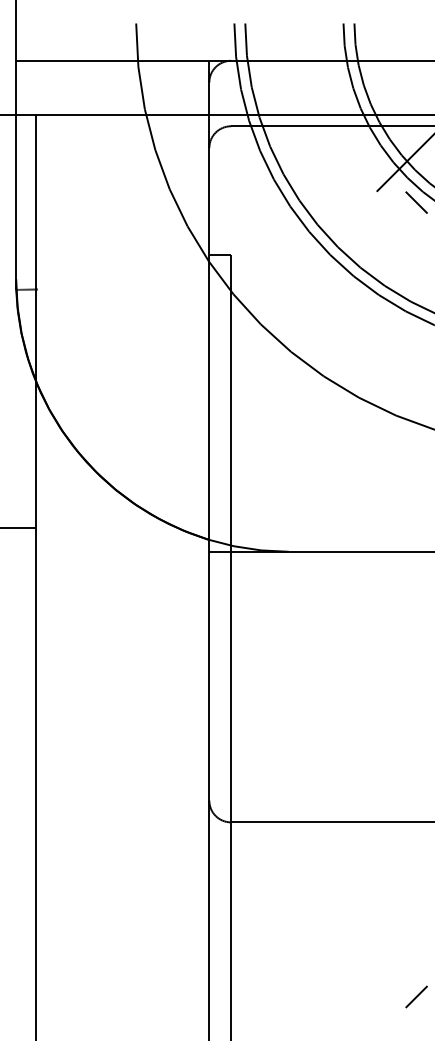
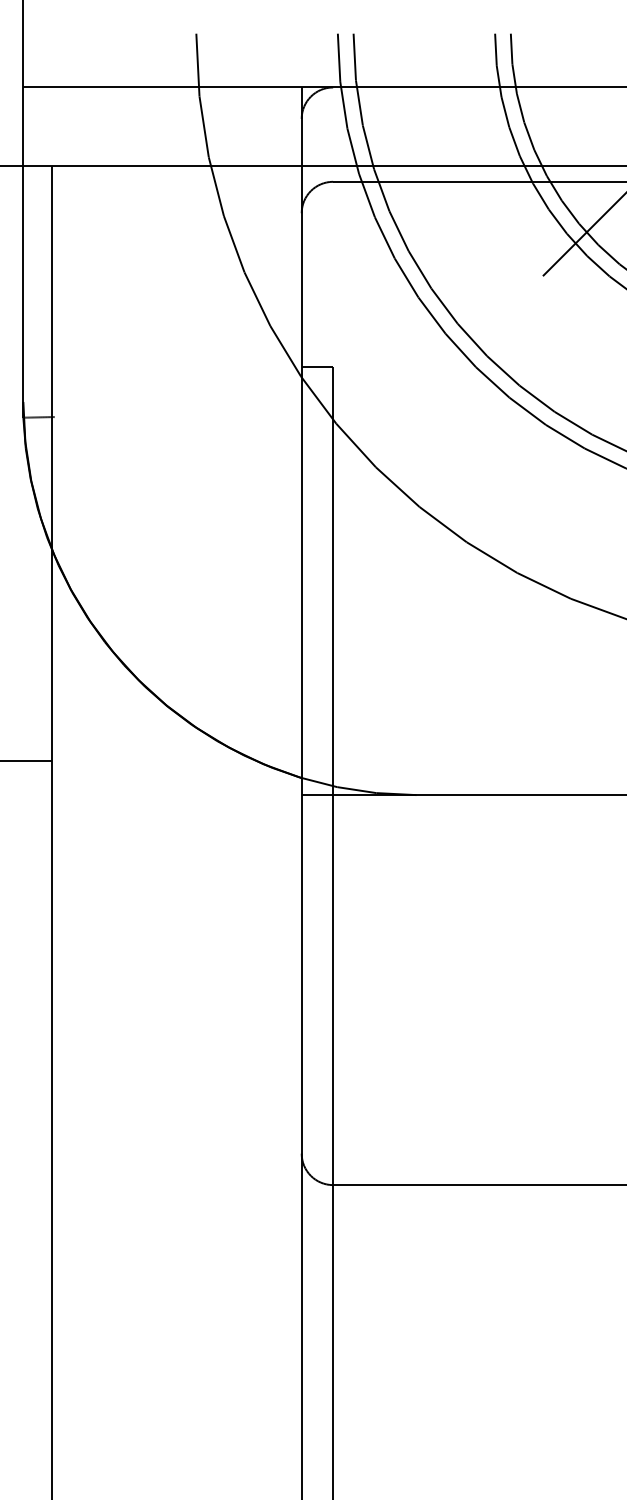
line: (416, 202) -> (600, 291), removed
line: (416, 996) -> (600, 1436), removed

